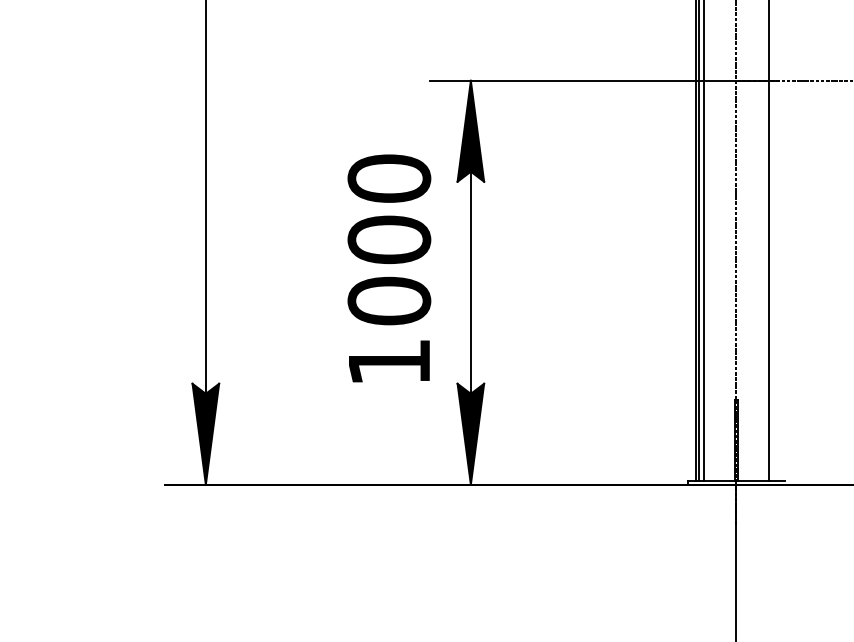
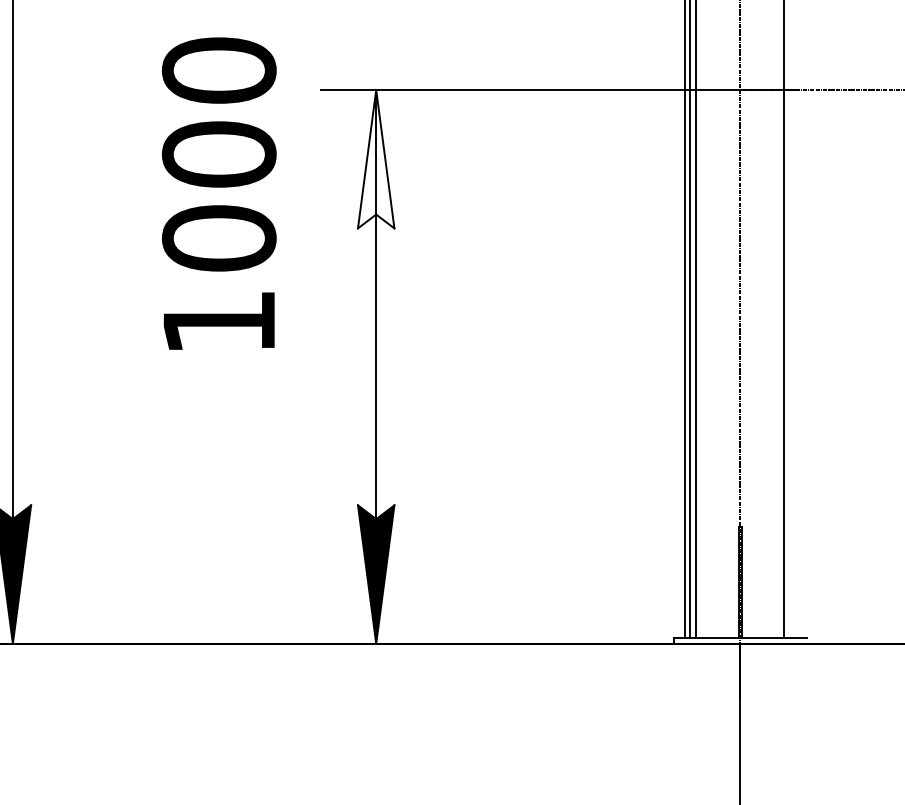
fill: (470, 130) -> (375, 158), removed
text: (389, 268) -> (219, 193), moved

